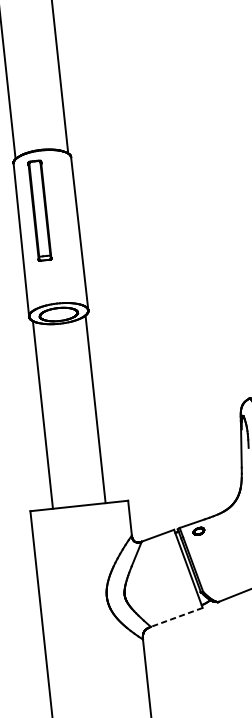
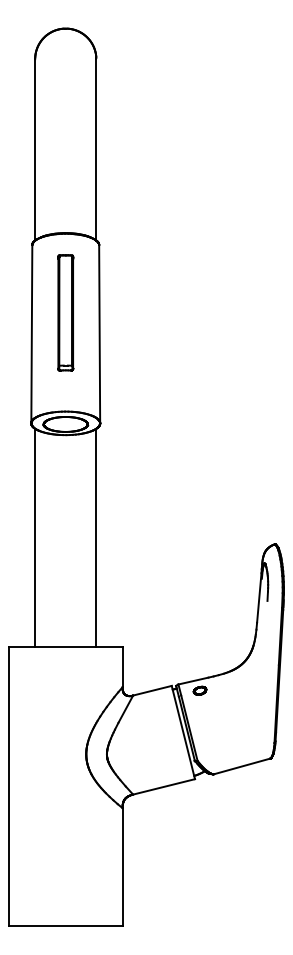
part: (39, 210) -> (65, 312), moved
line: (177, 617) -> (164, 786), dashed -> solid

